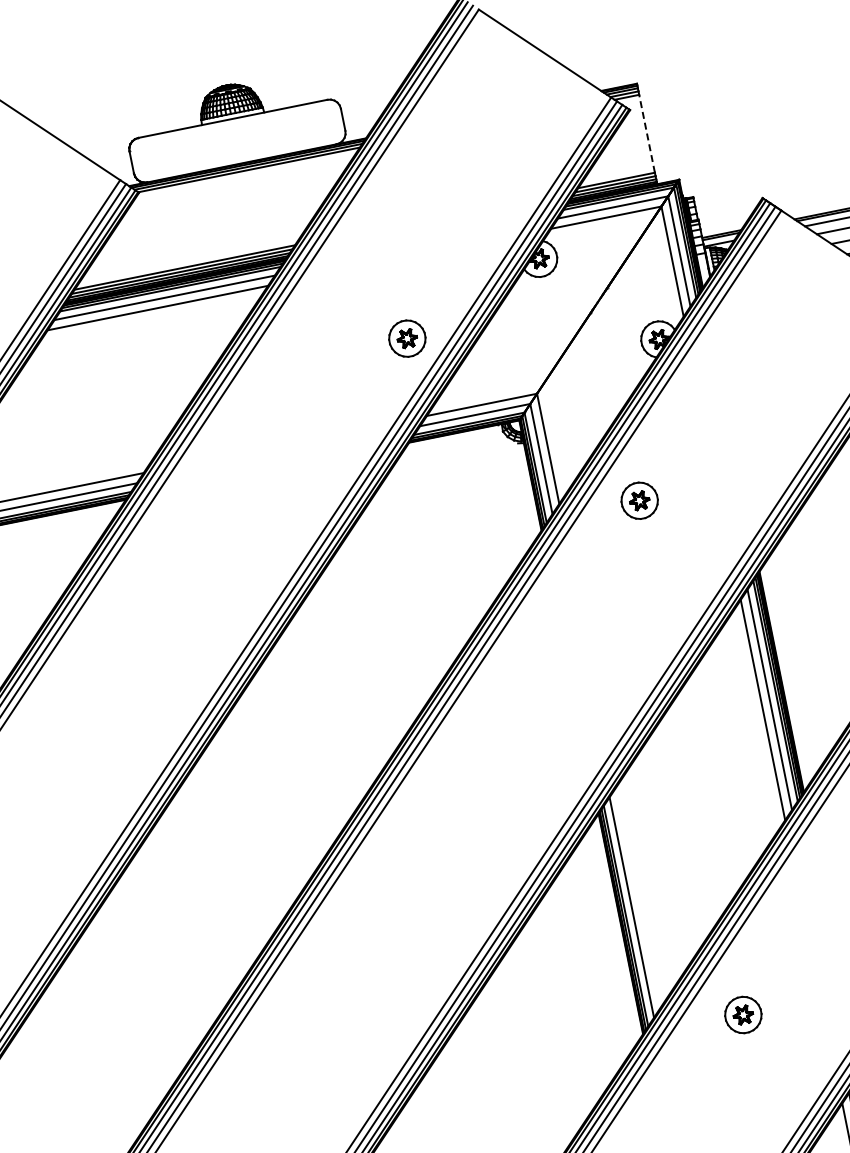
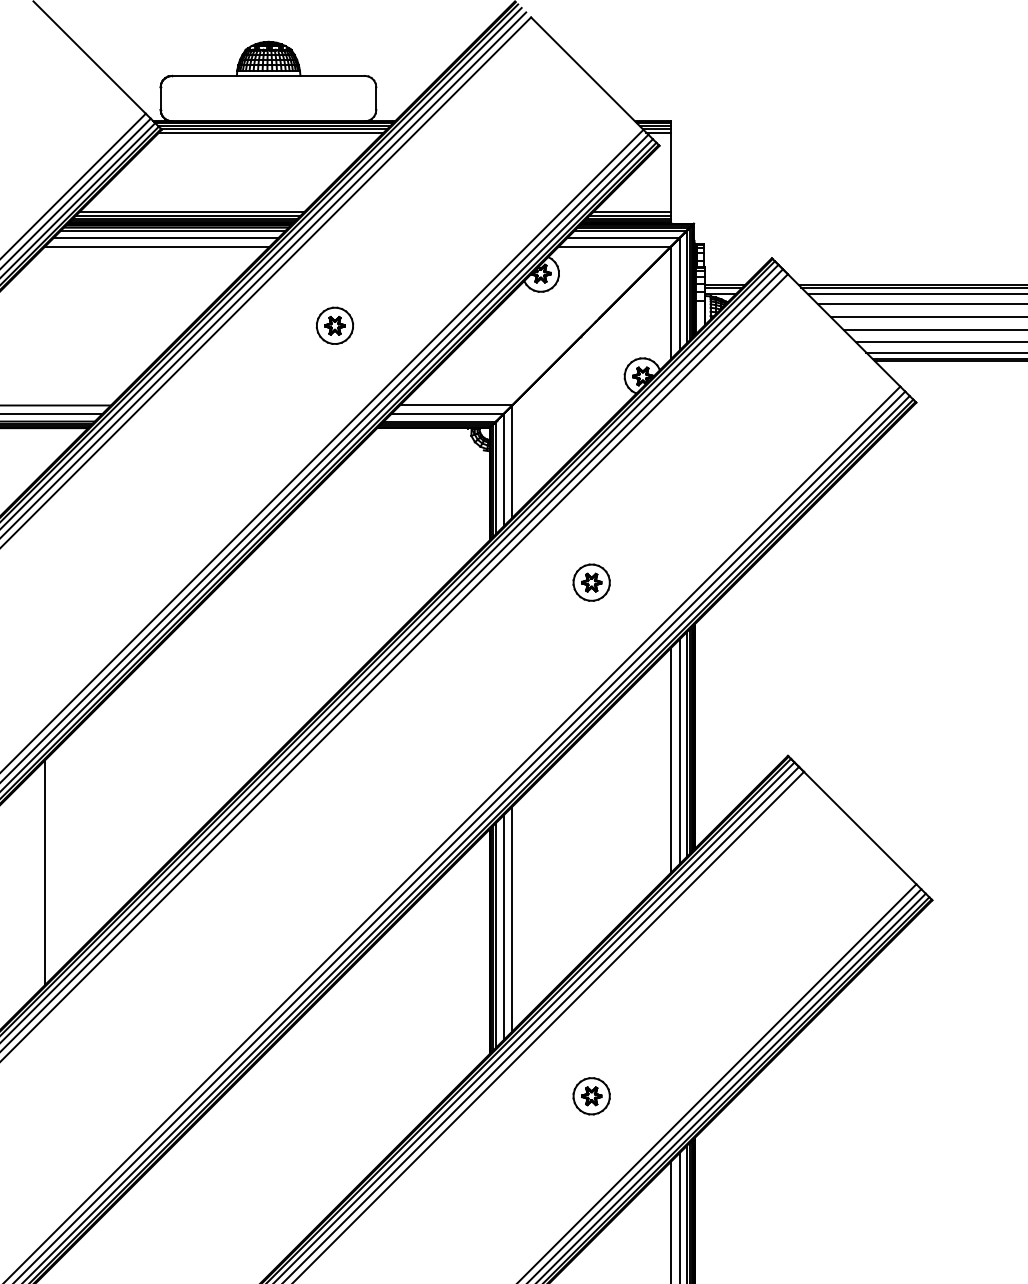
line: (647, 133) -> (671, 172), dashed -> solid
line: (247, 173) -> (271, 132), added
part: (406, 338) -> (334, 325), moved
part: (639, 500) -> (591, 582), moved
line: (638, 896) -> (512, 918), added
line: (170, 944) -> (44, 872), added
part: (743, 1015) -> (591, 1096), moved

